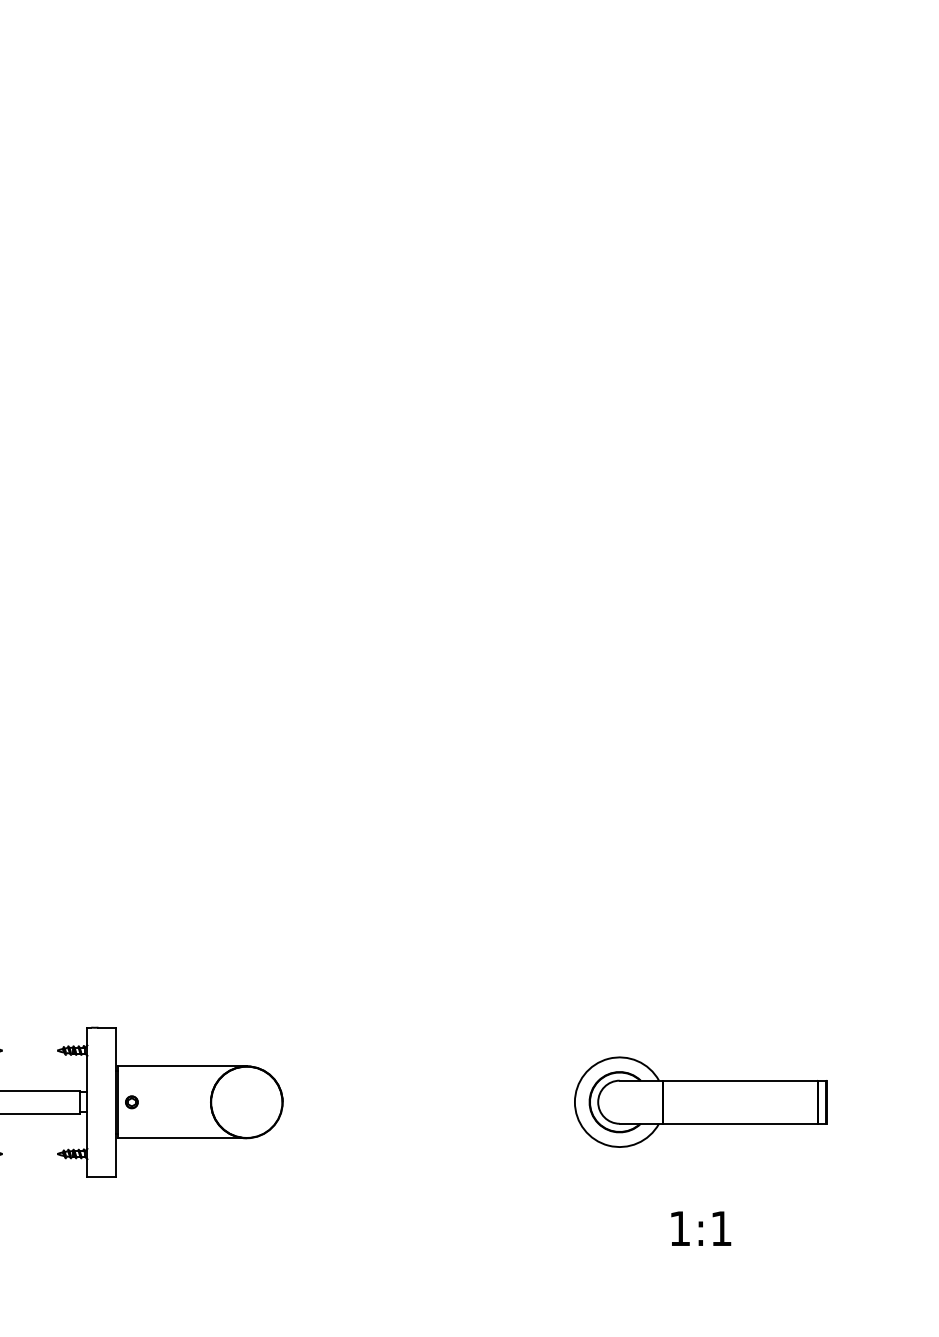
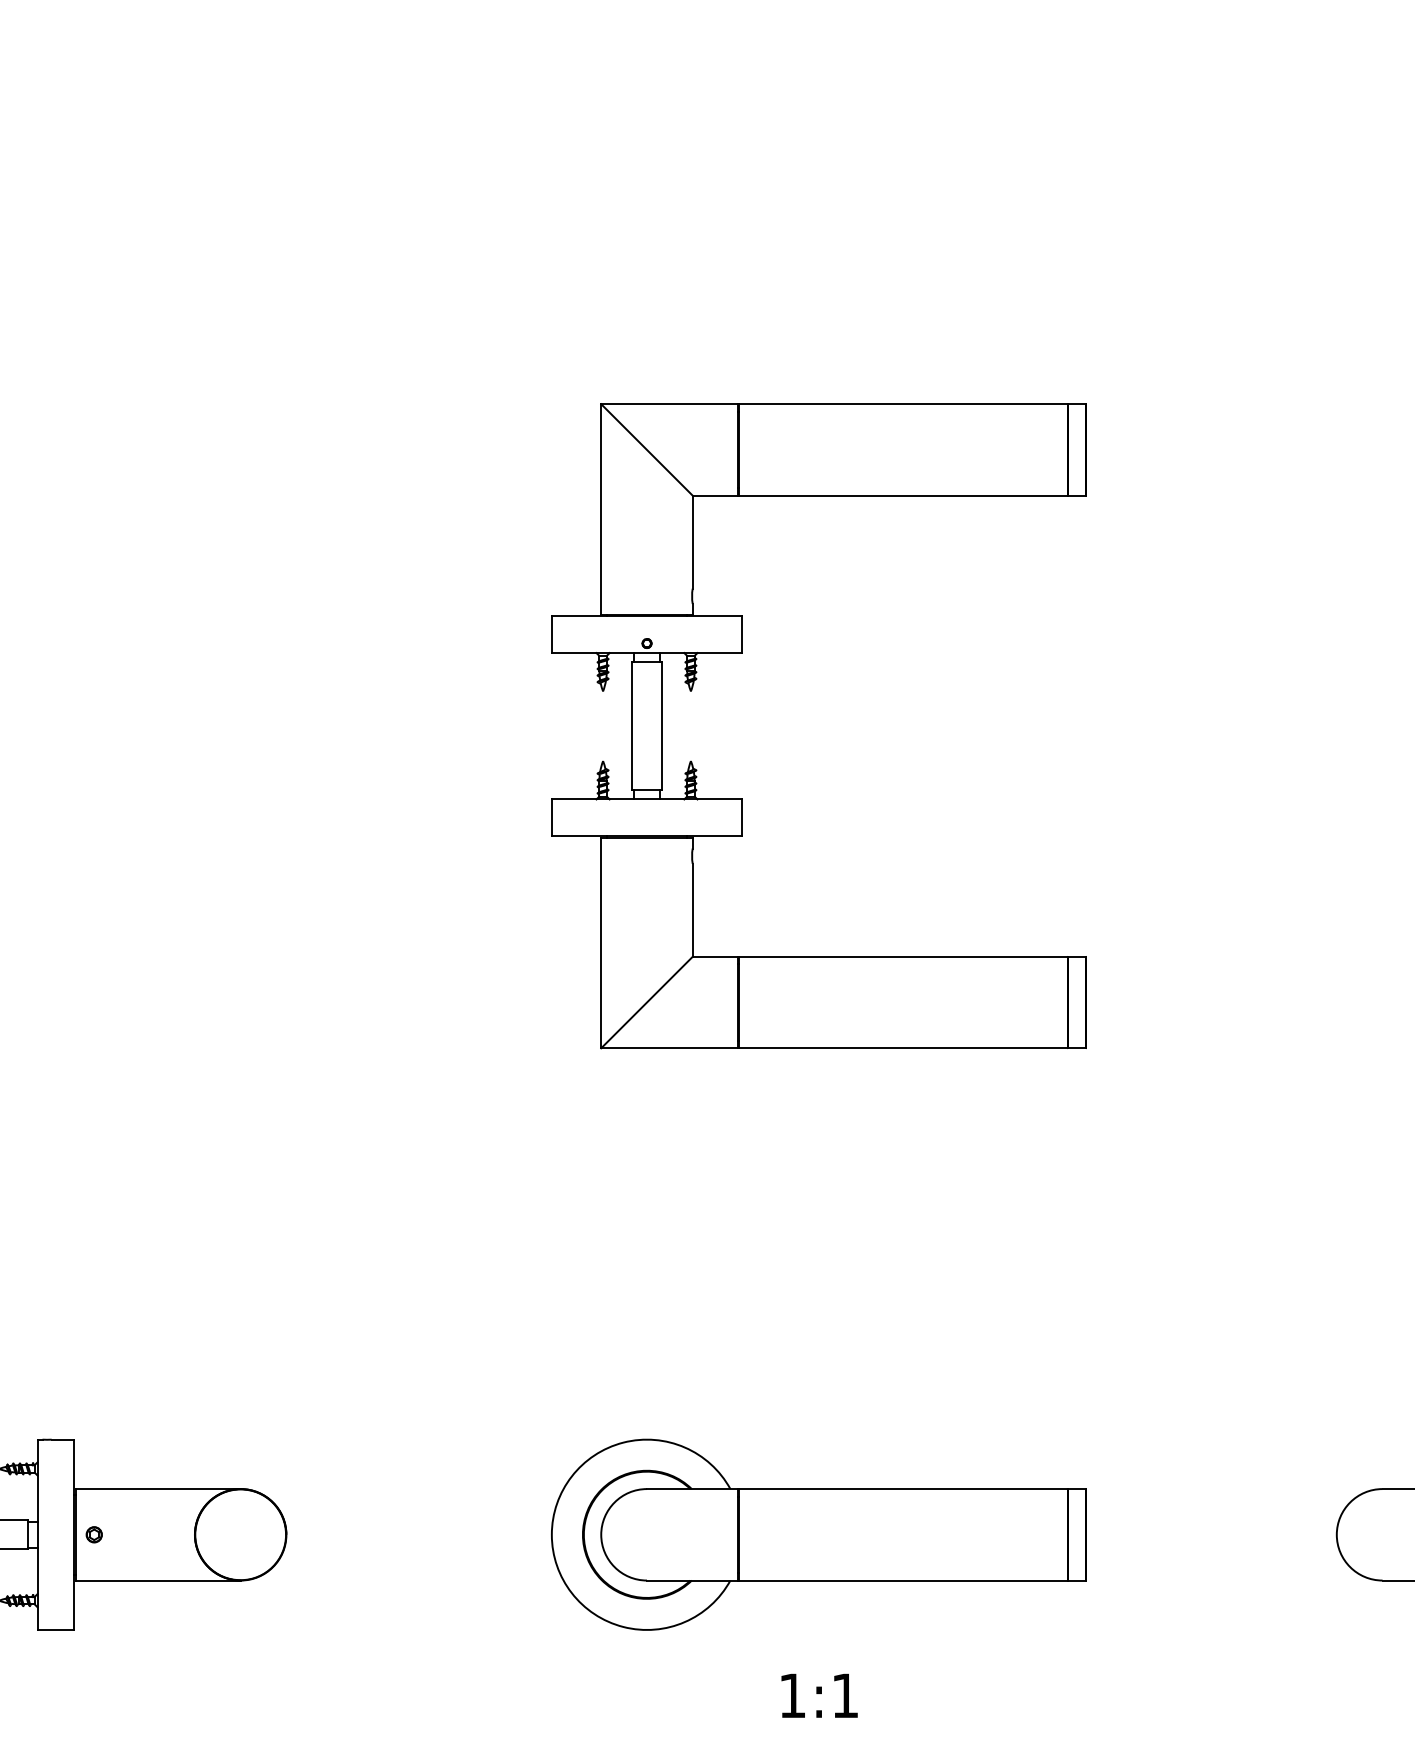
part: (640, 524) -> (742, 798), added
part: (700, 1102) -> (818, 1534), size x1.67

